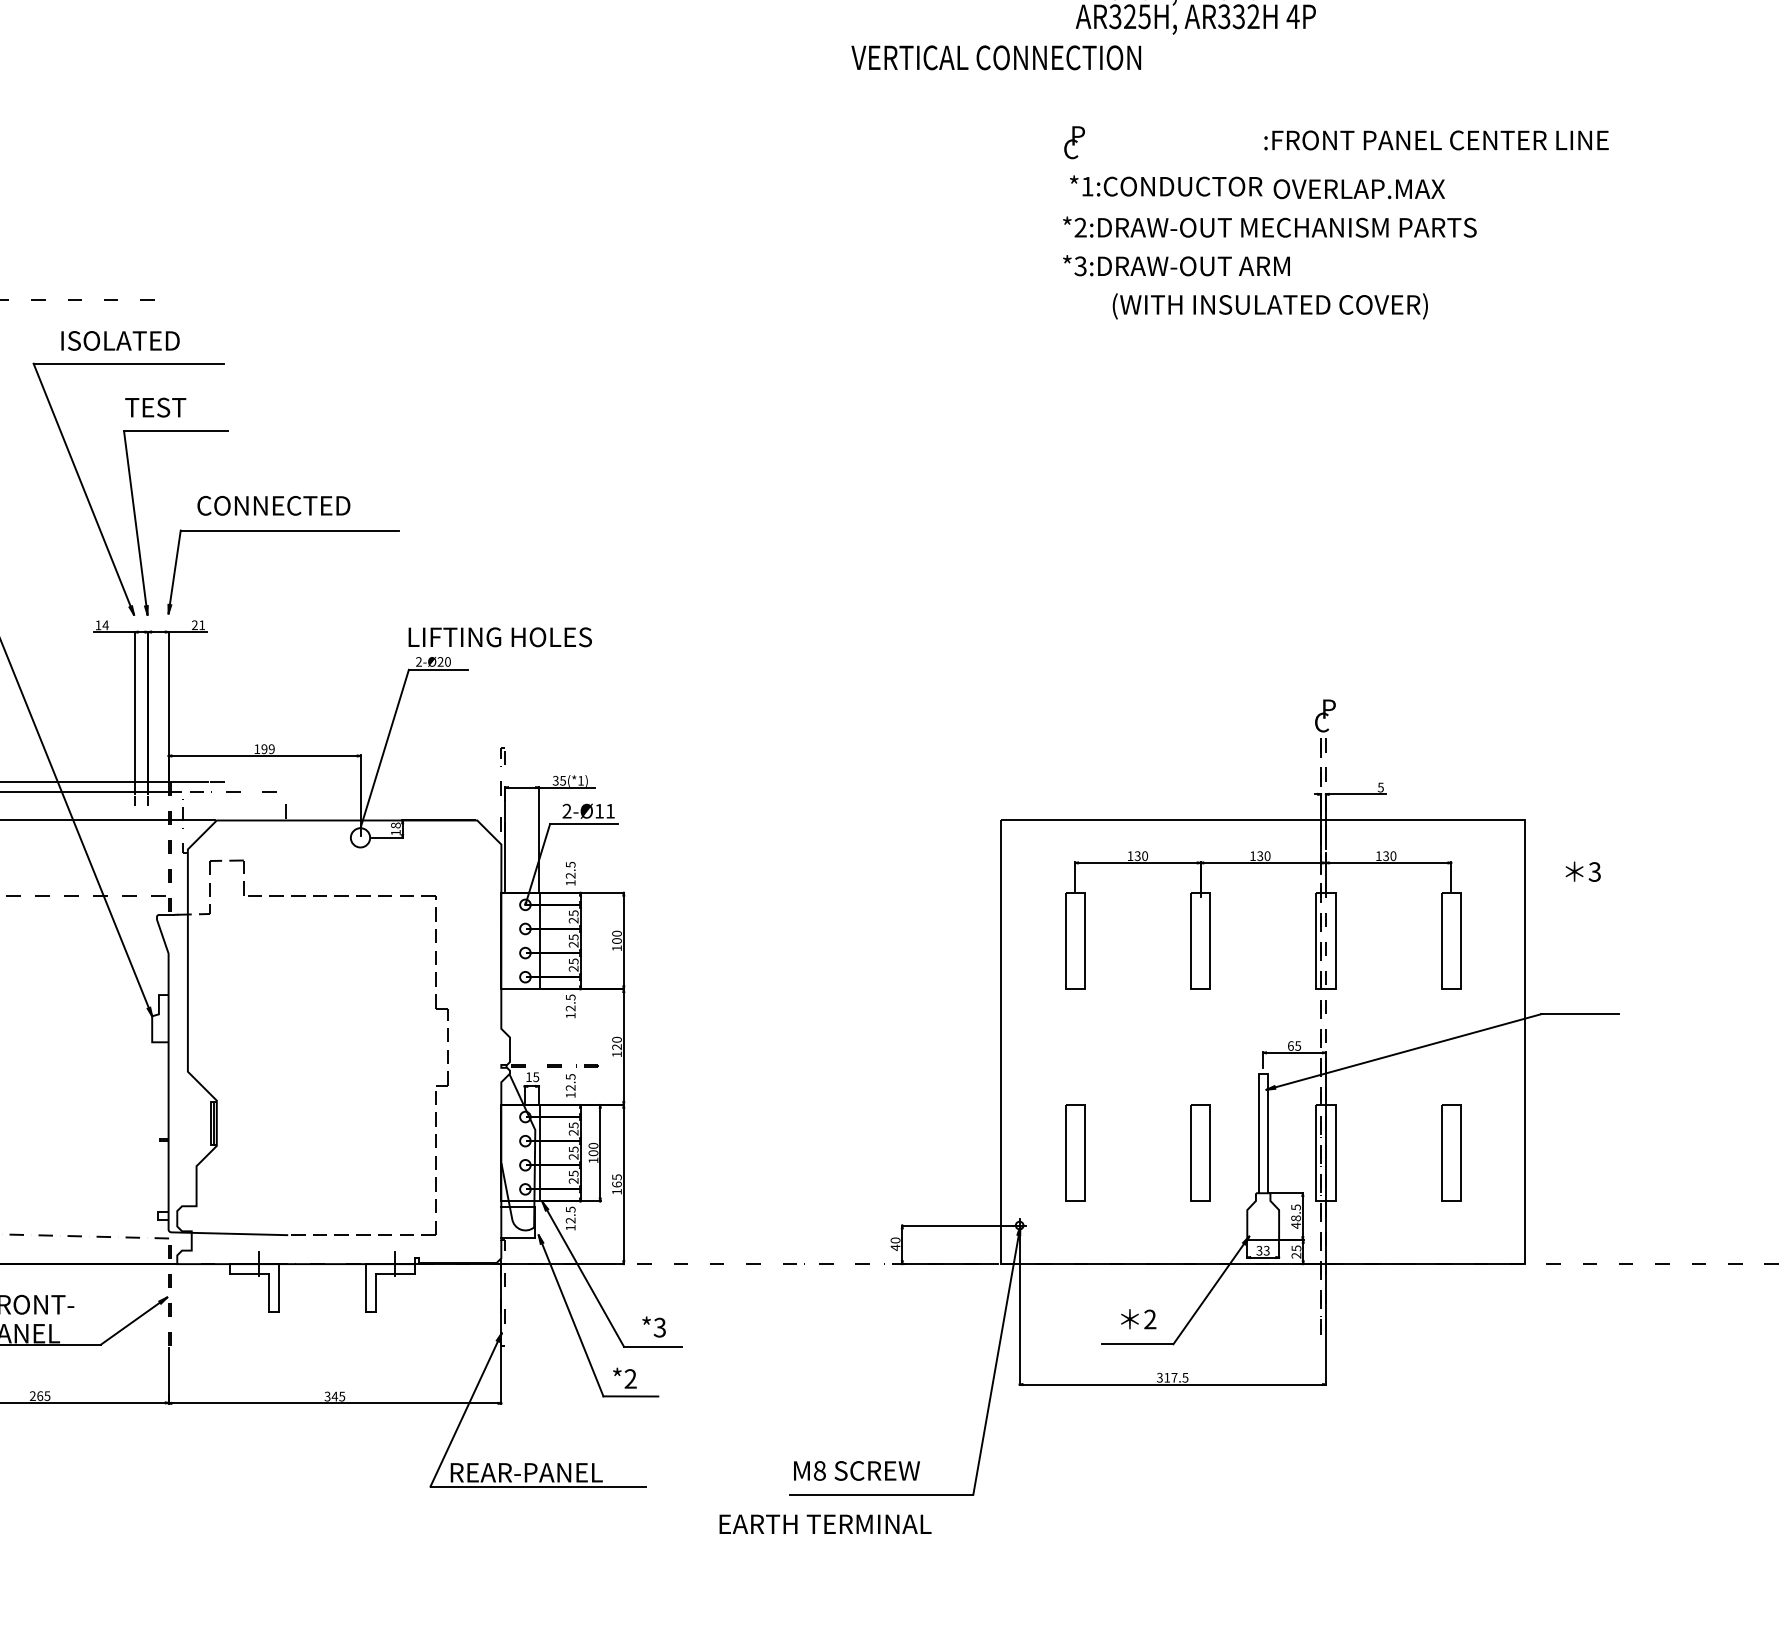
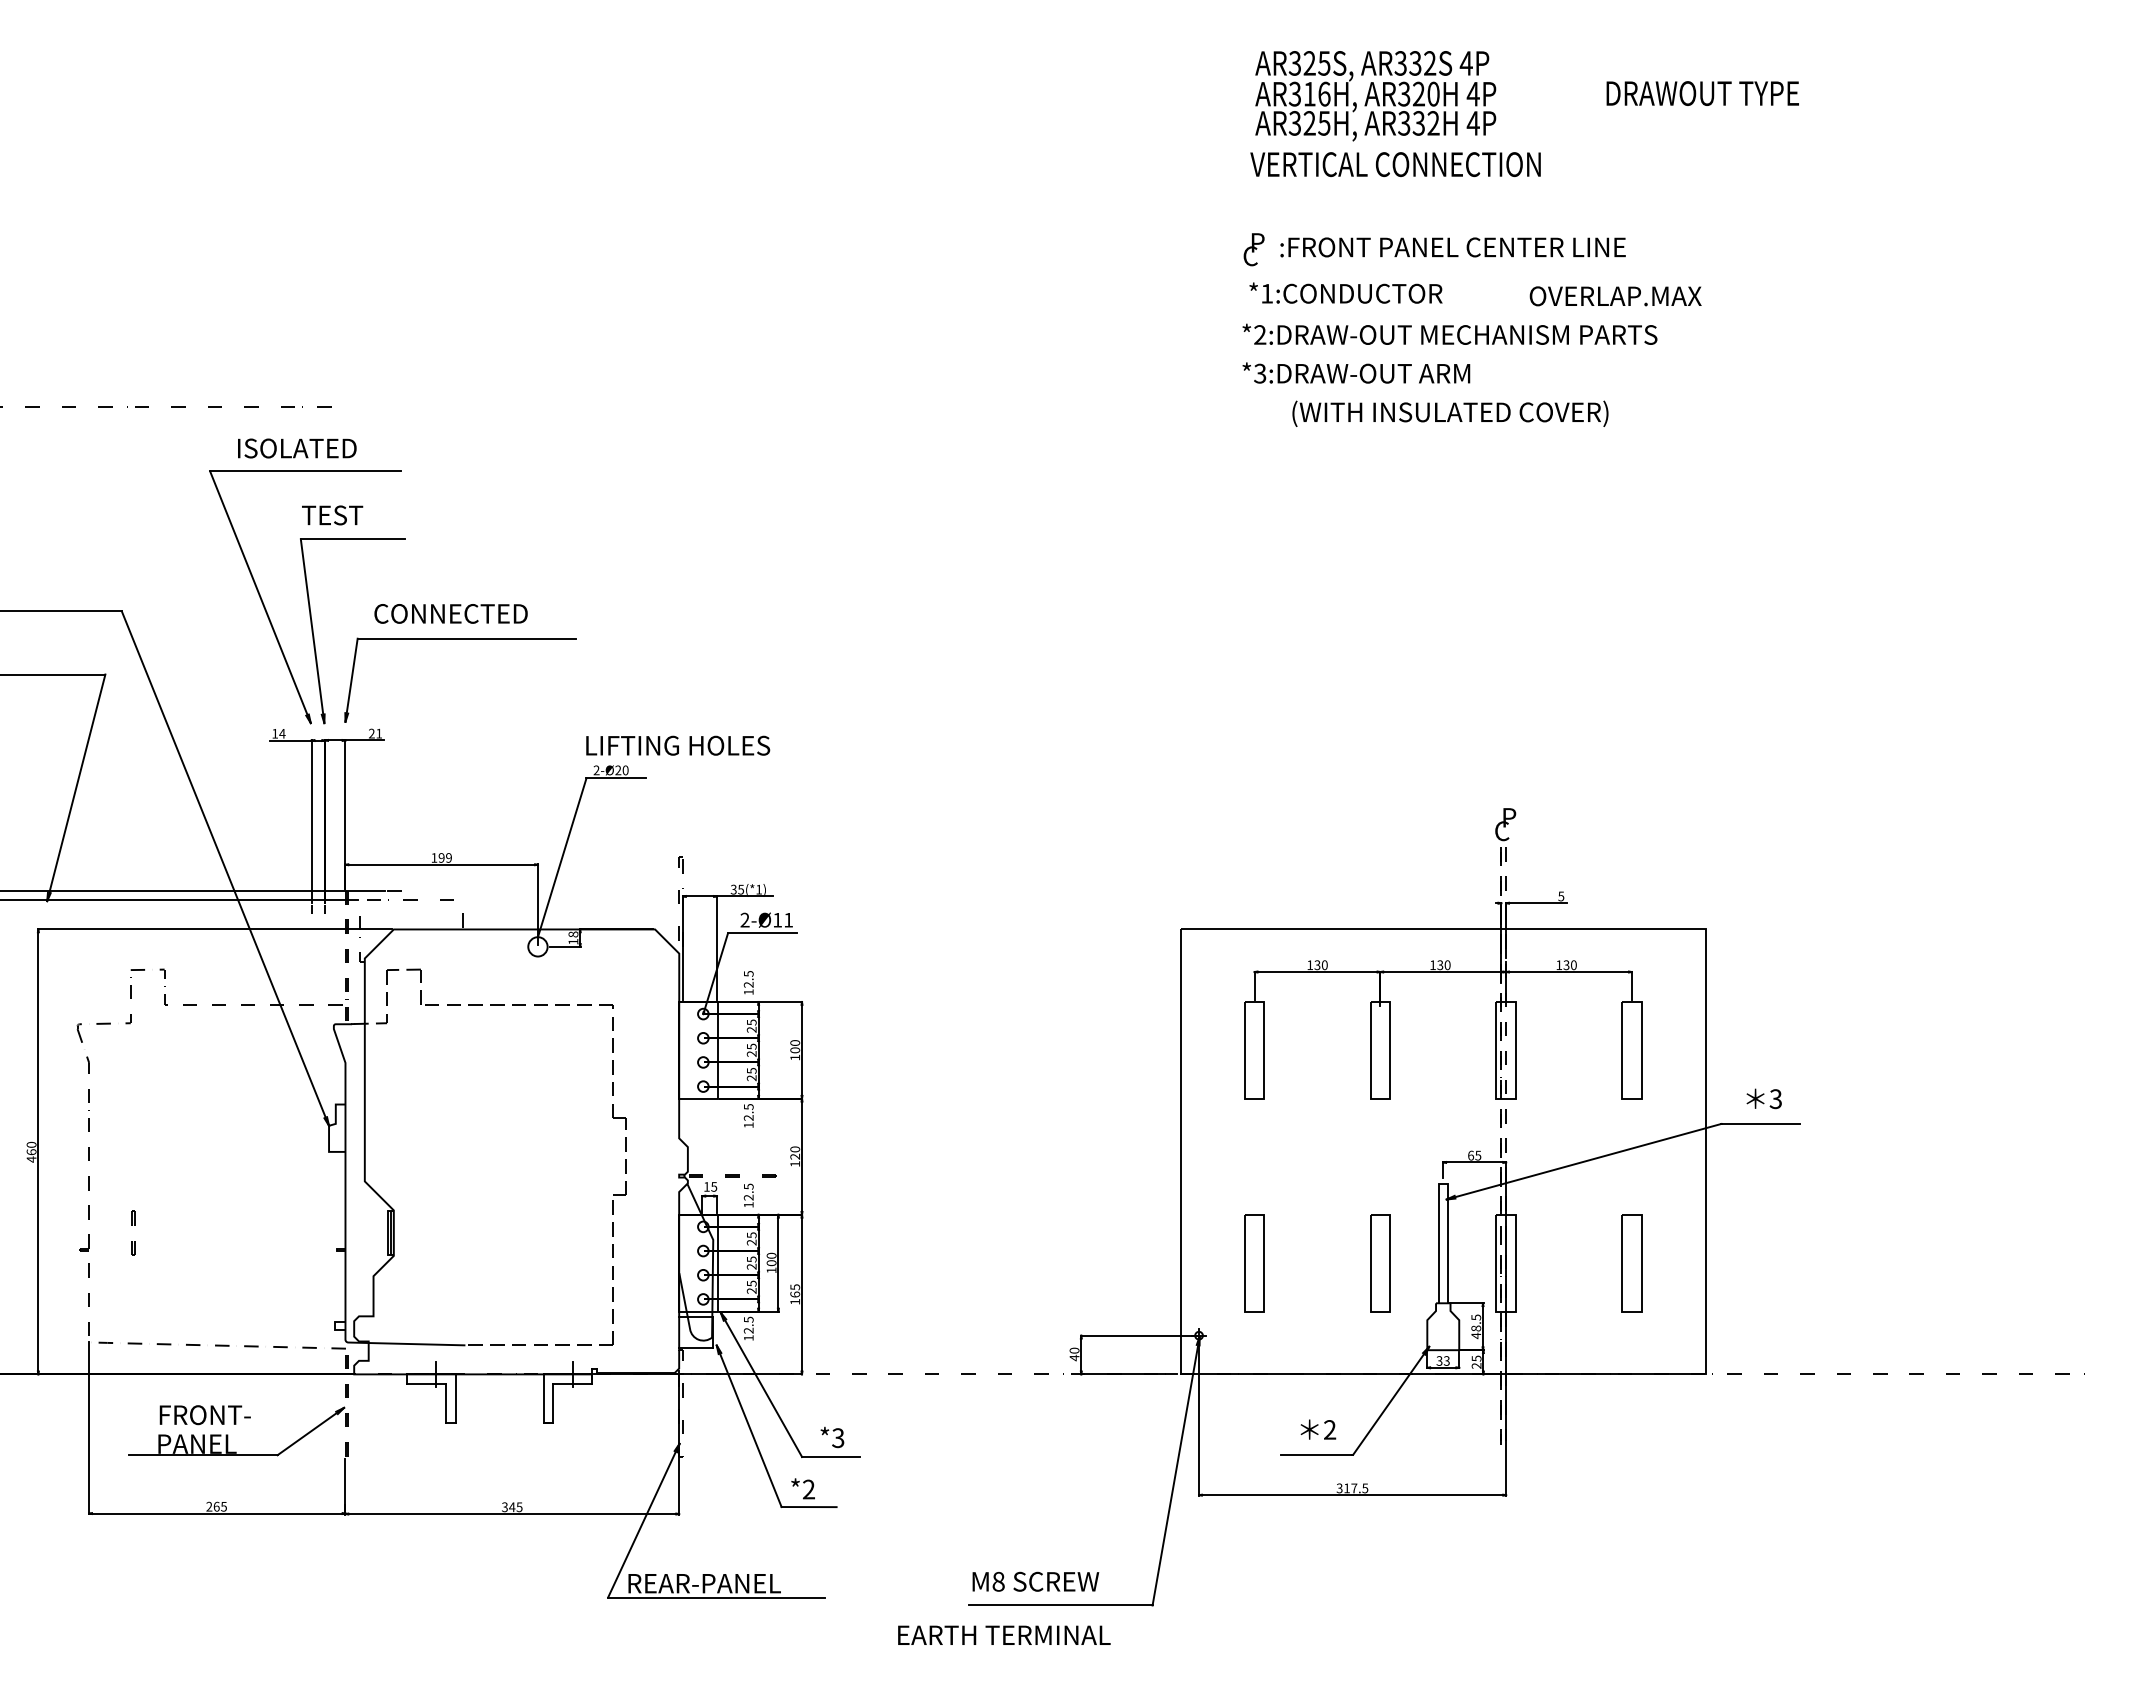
text: (996, 57) -> (1395, 164), moved
text: (1435, 140) -> (1452, 247), moved
text: (1359, 189) -> (1615, 296), moved
text: (1582, 871) -> (1763, 1098), moved

